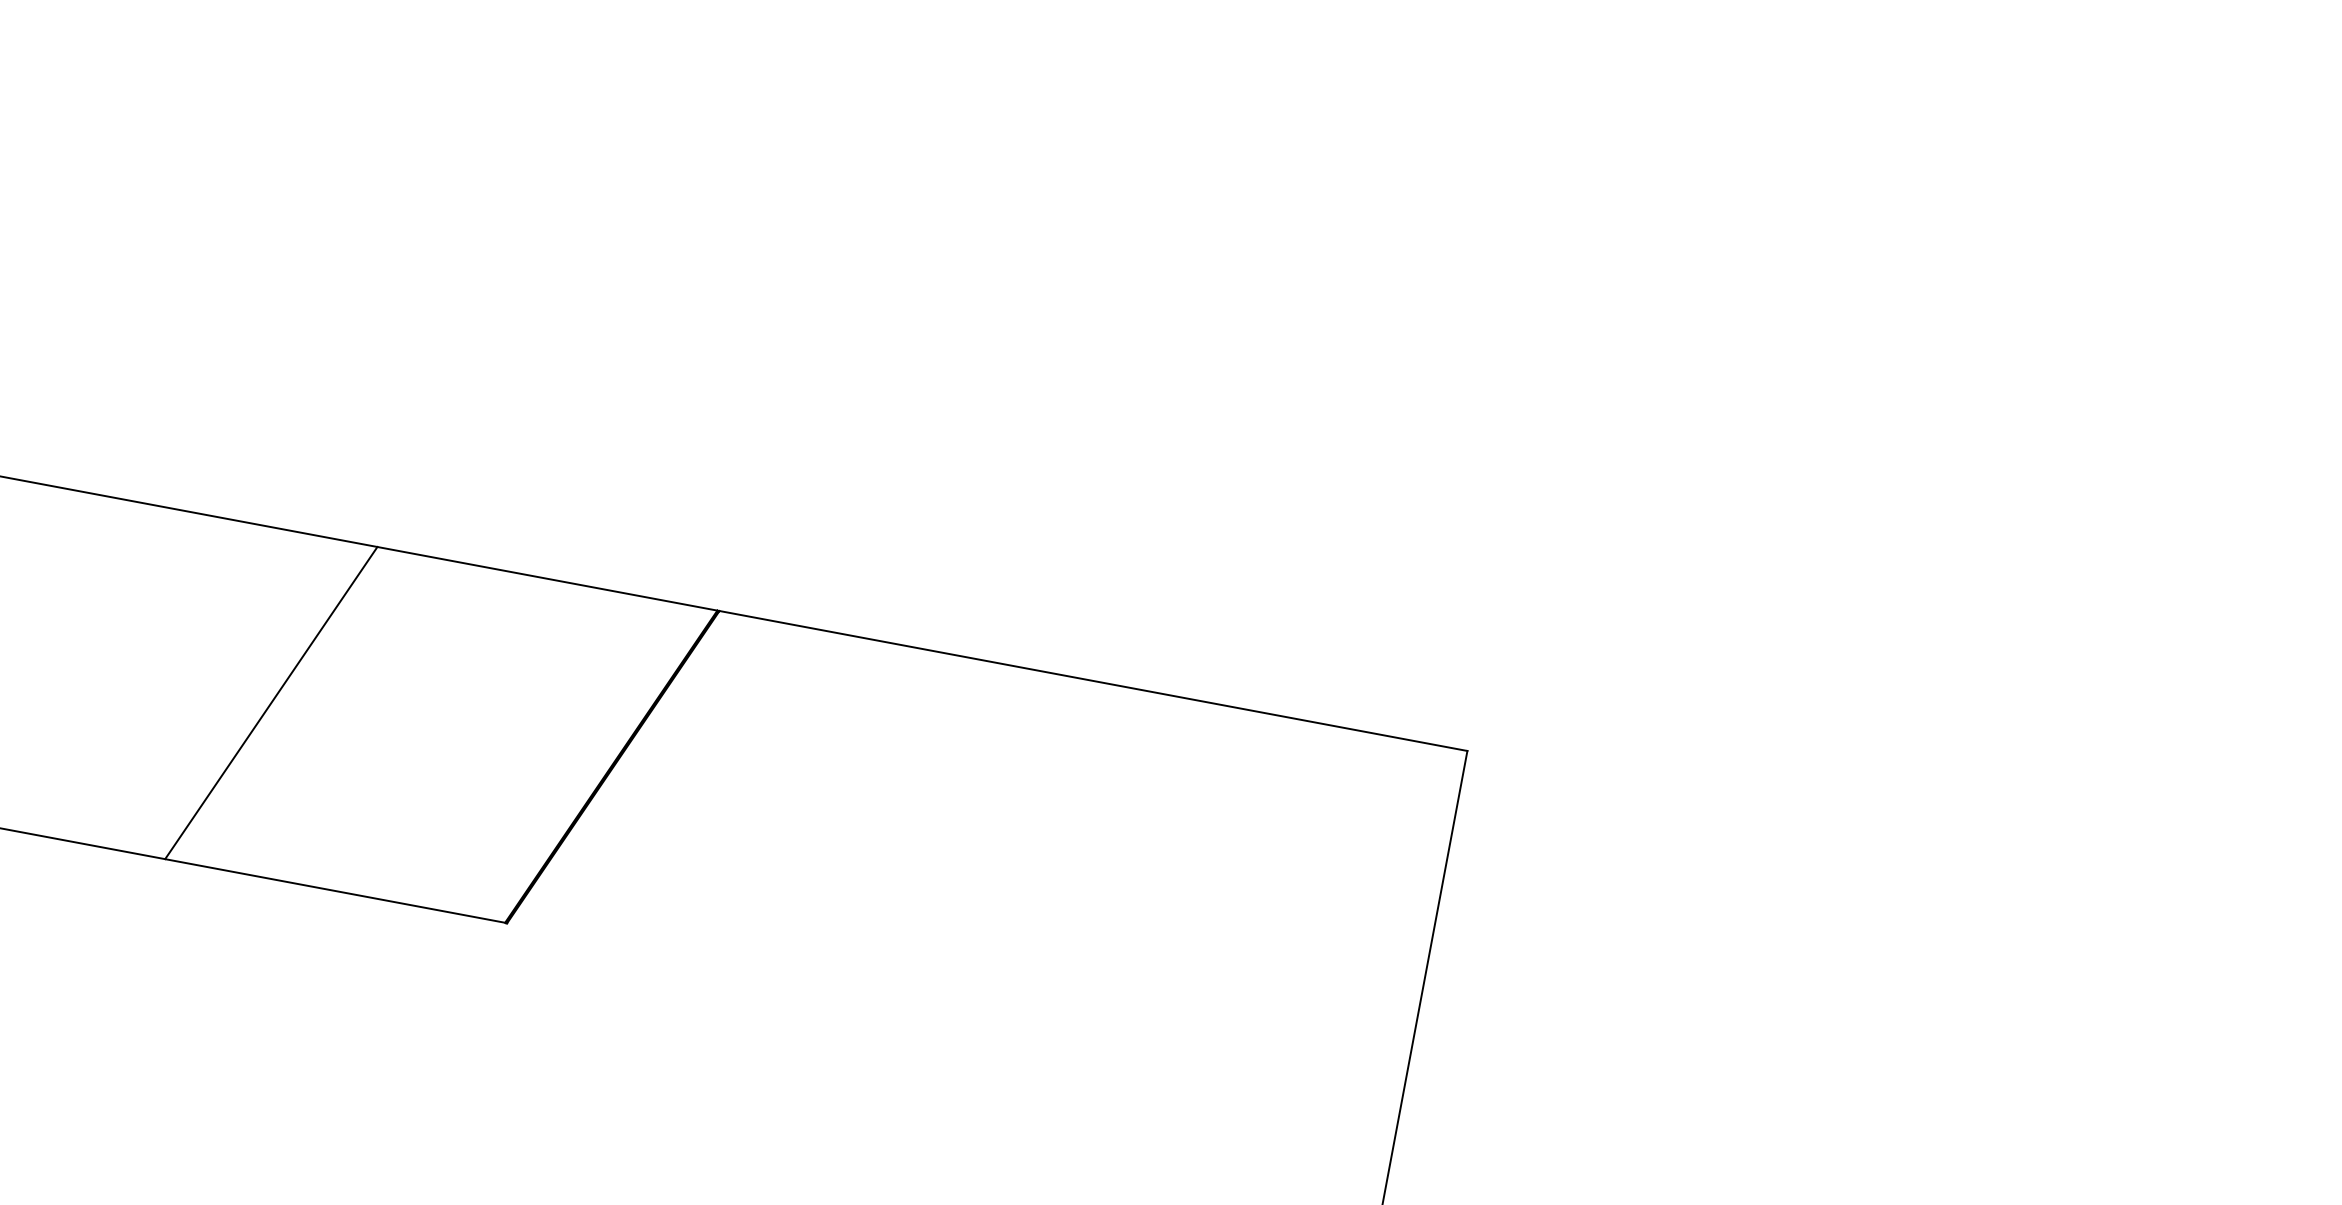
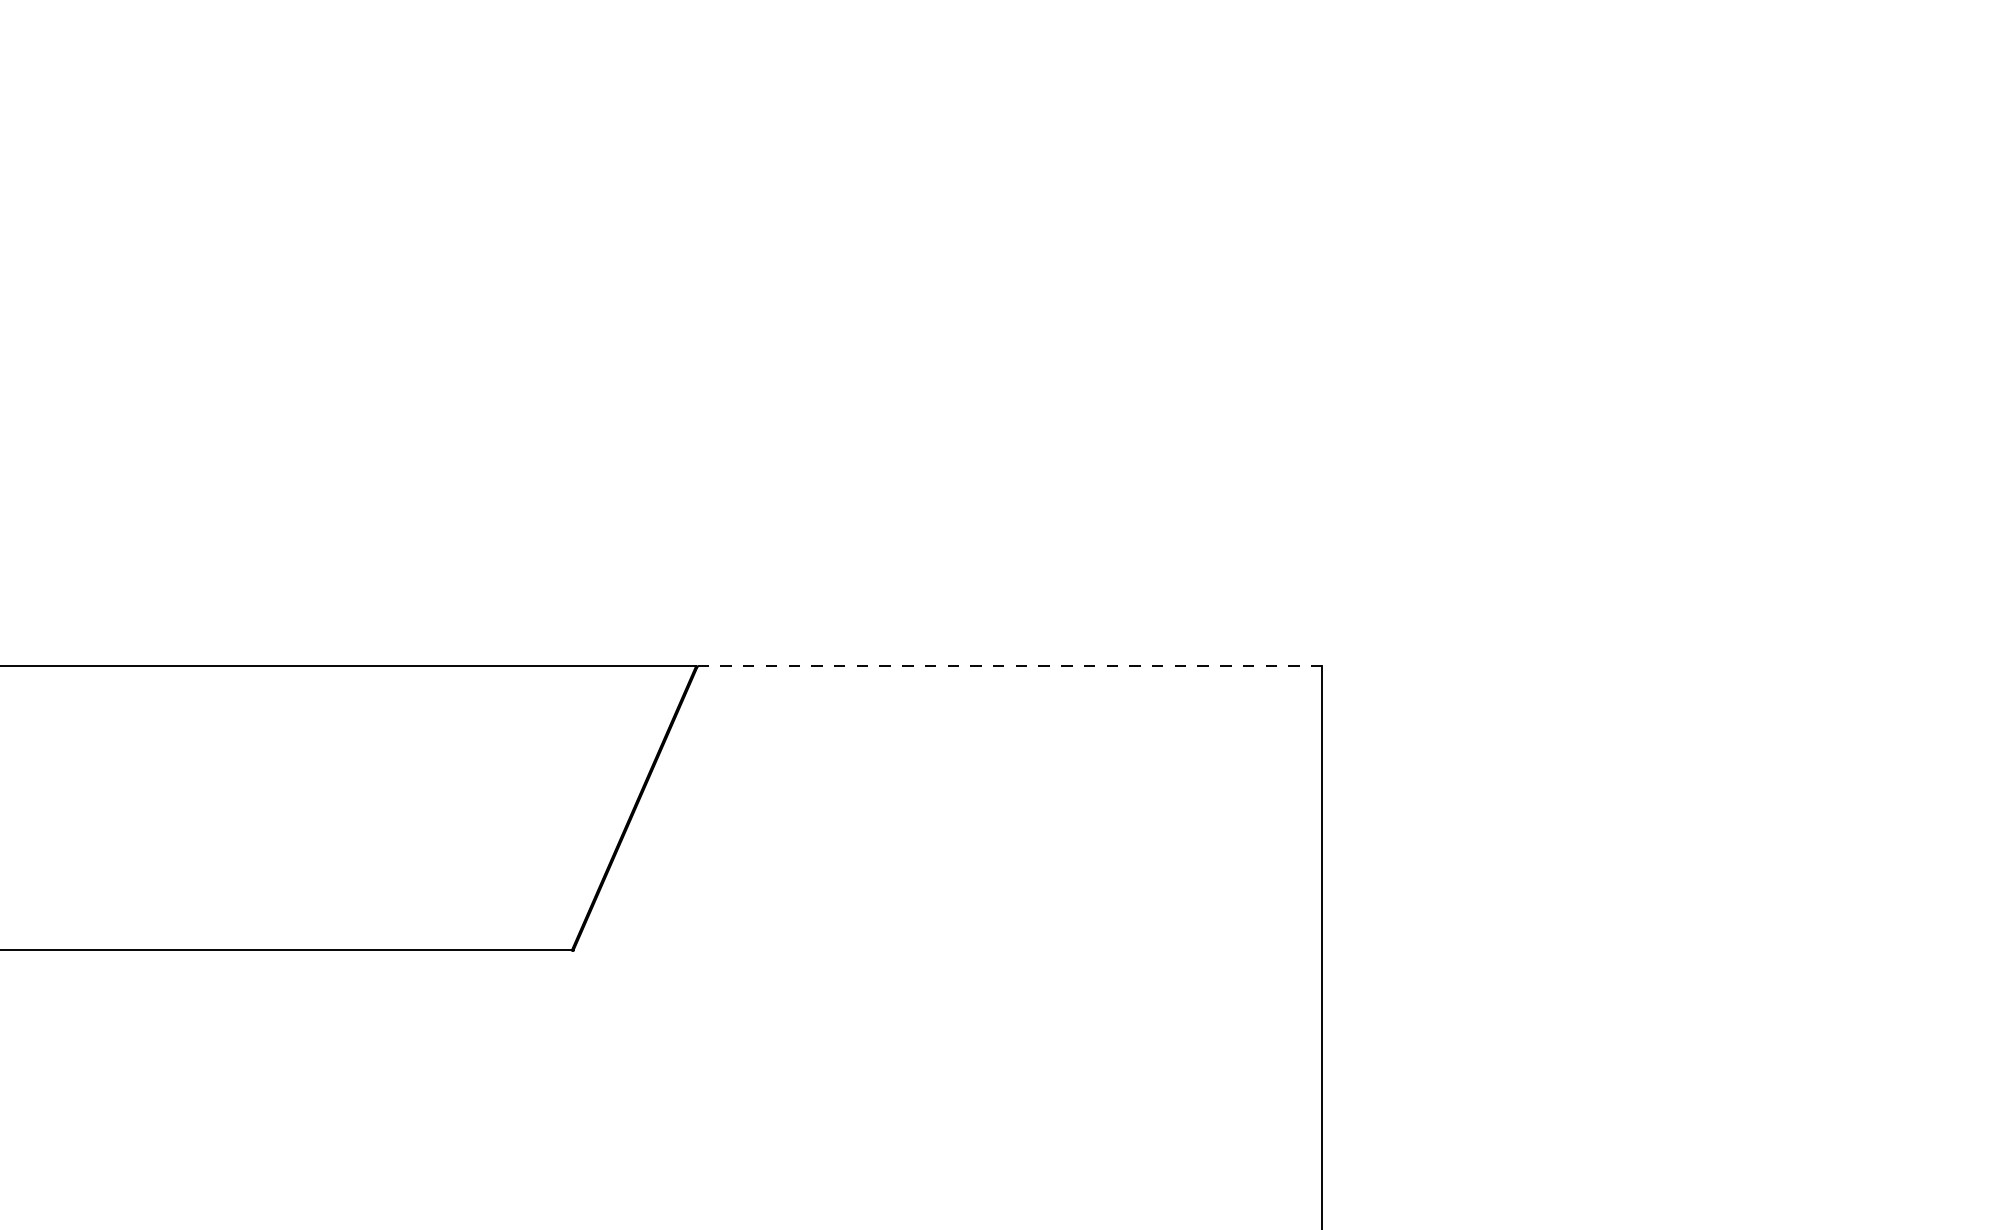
line: (1092, 680) -> (1009, 666), solid -> dashed
line: (270, 703) -> (349, 808), removed

